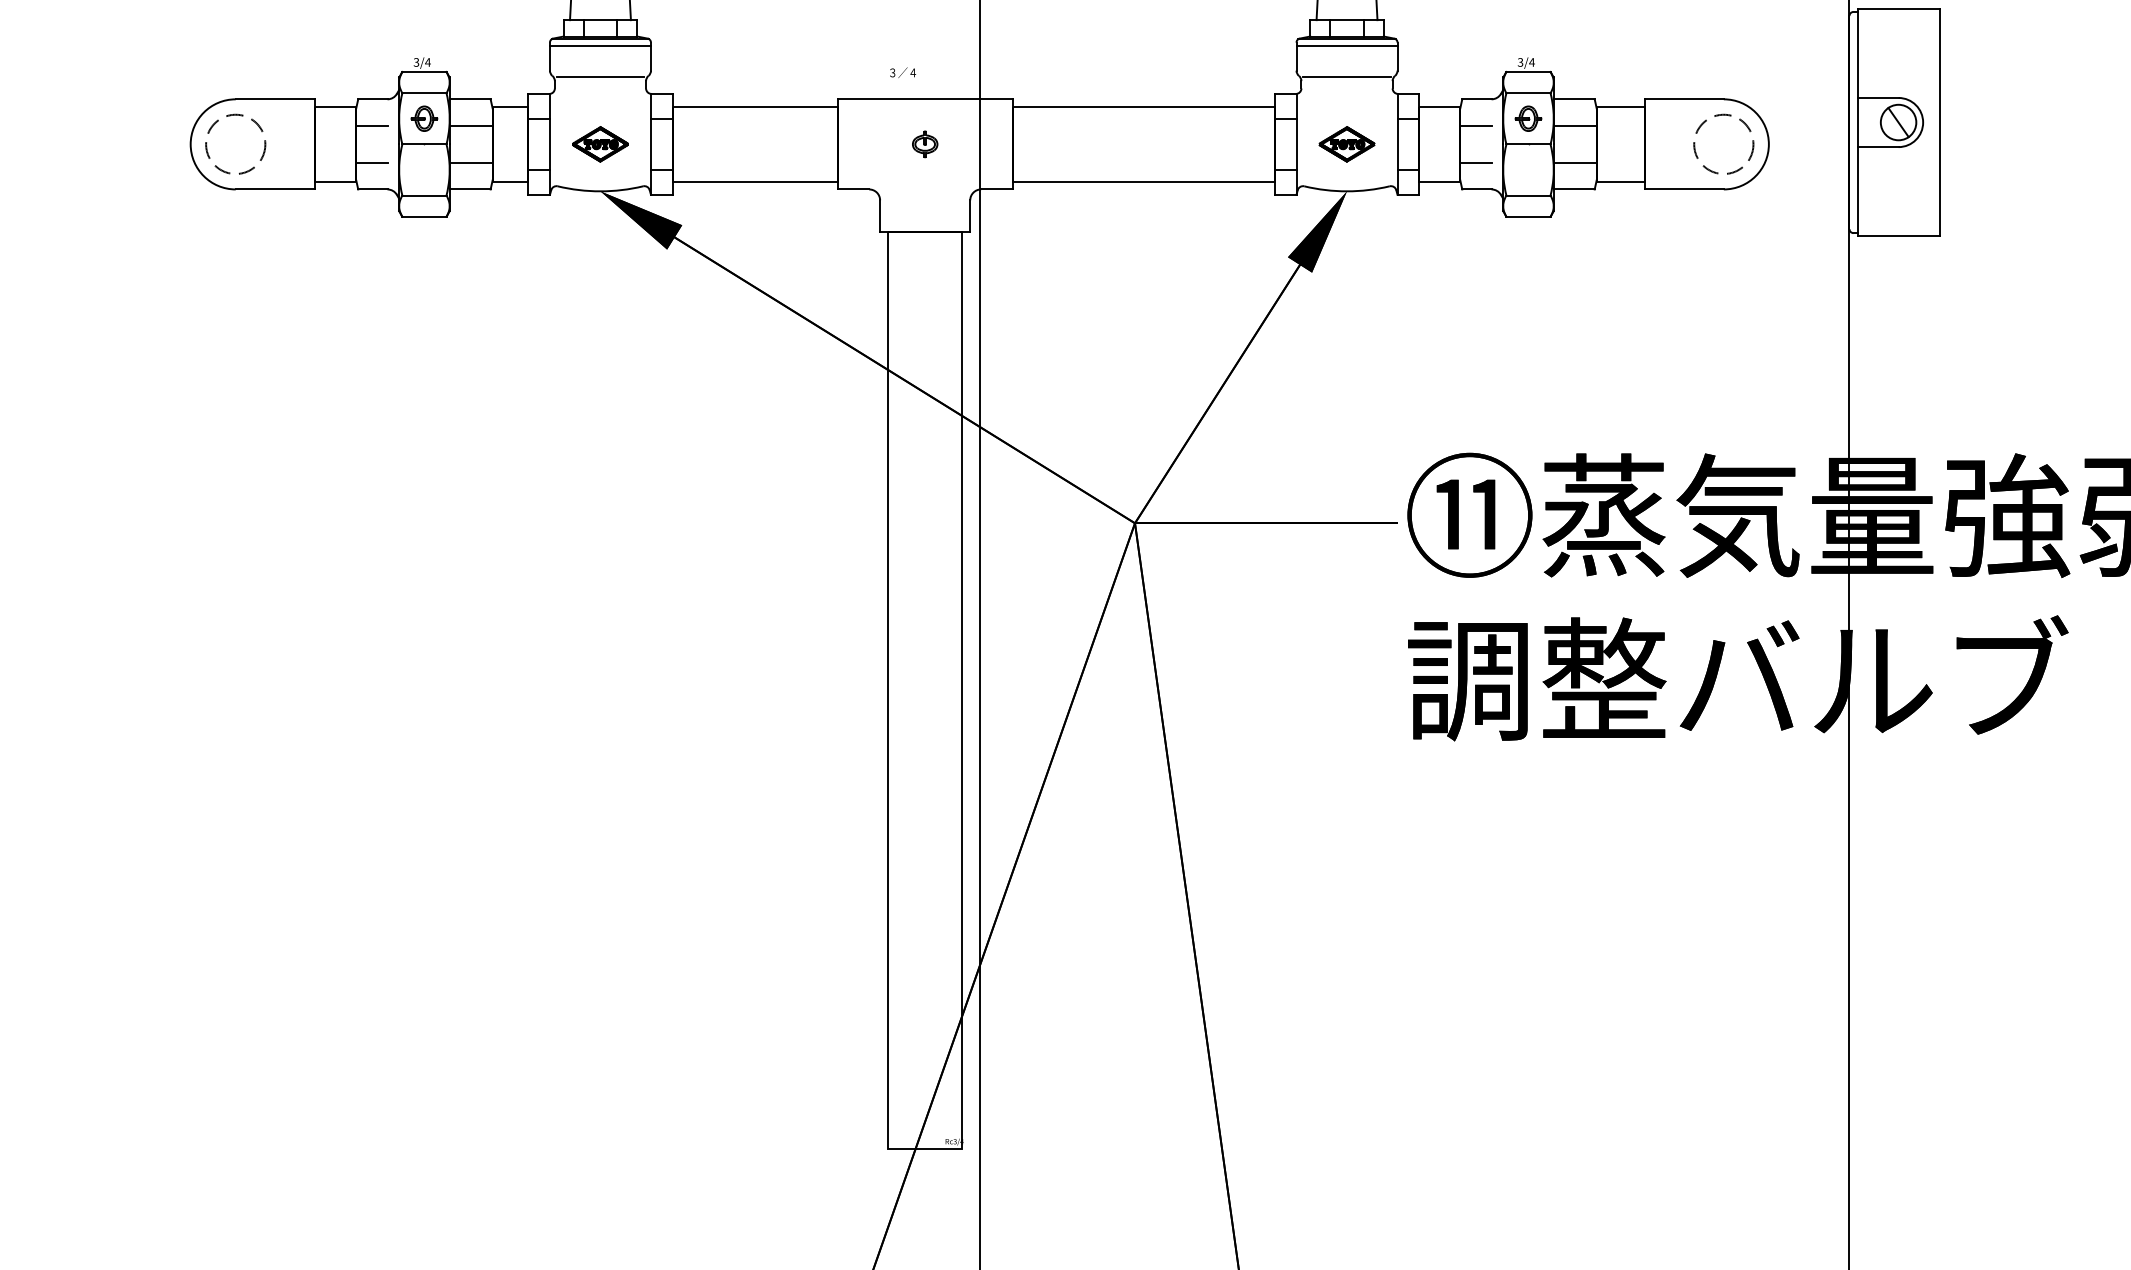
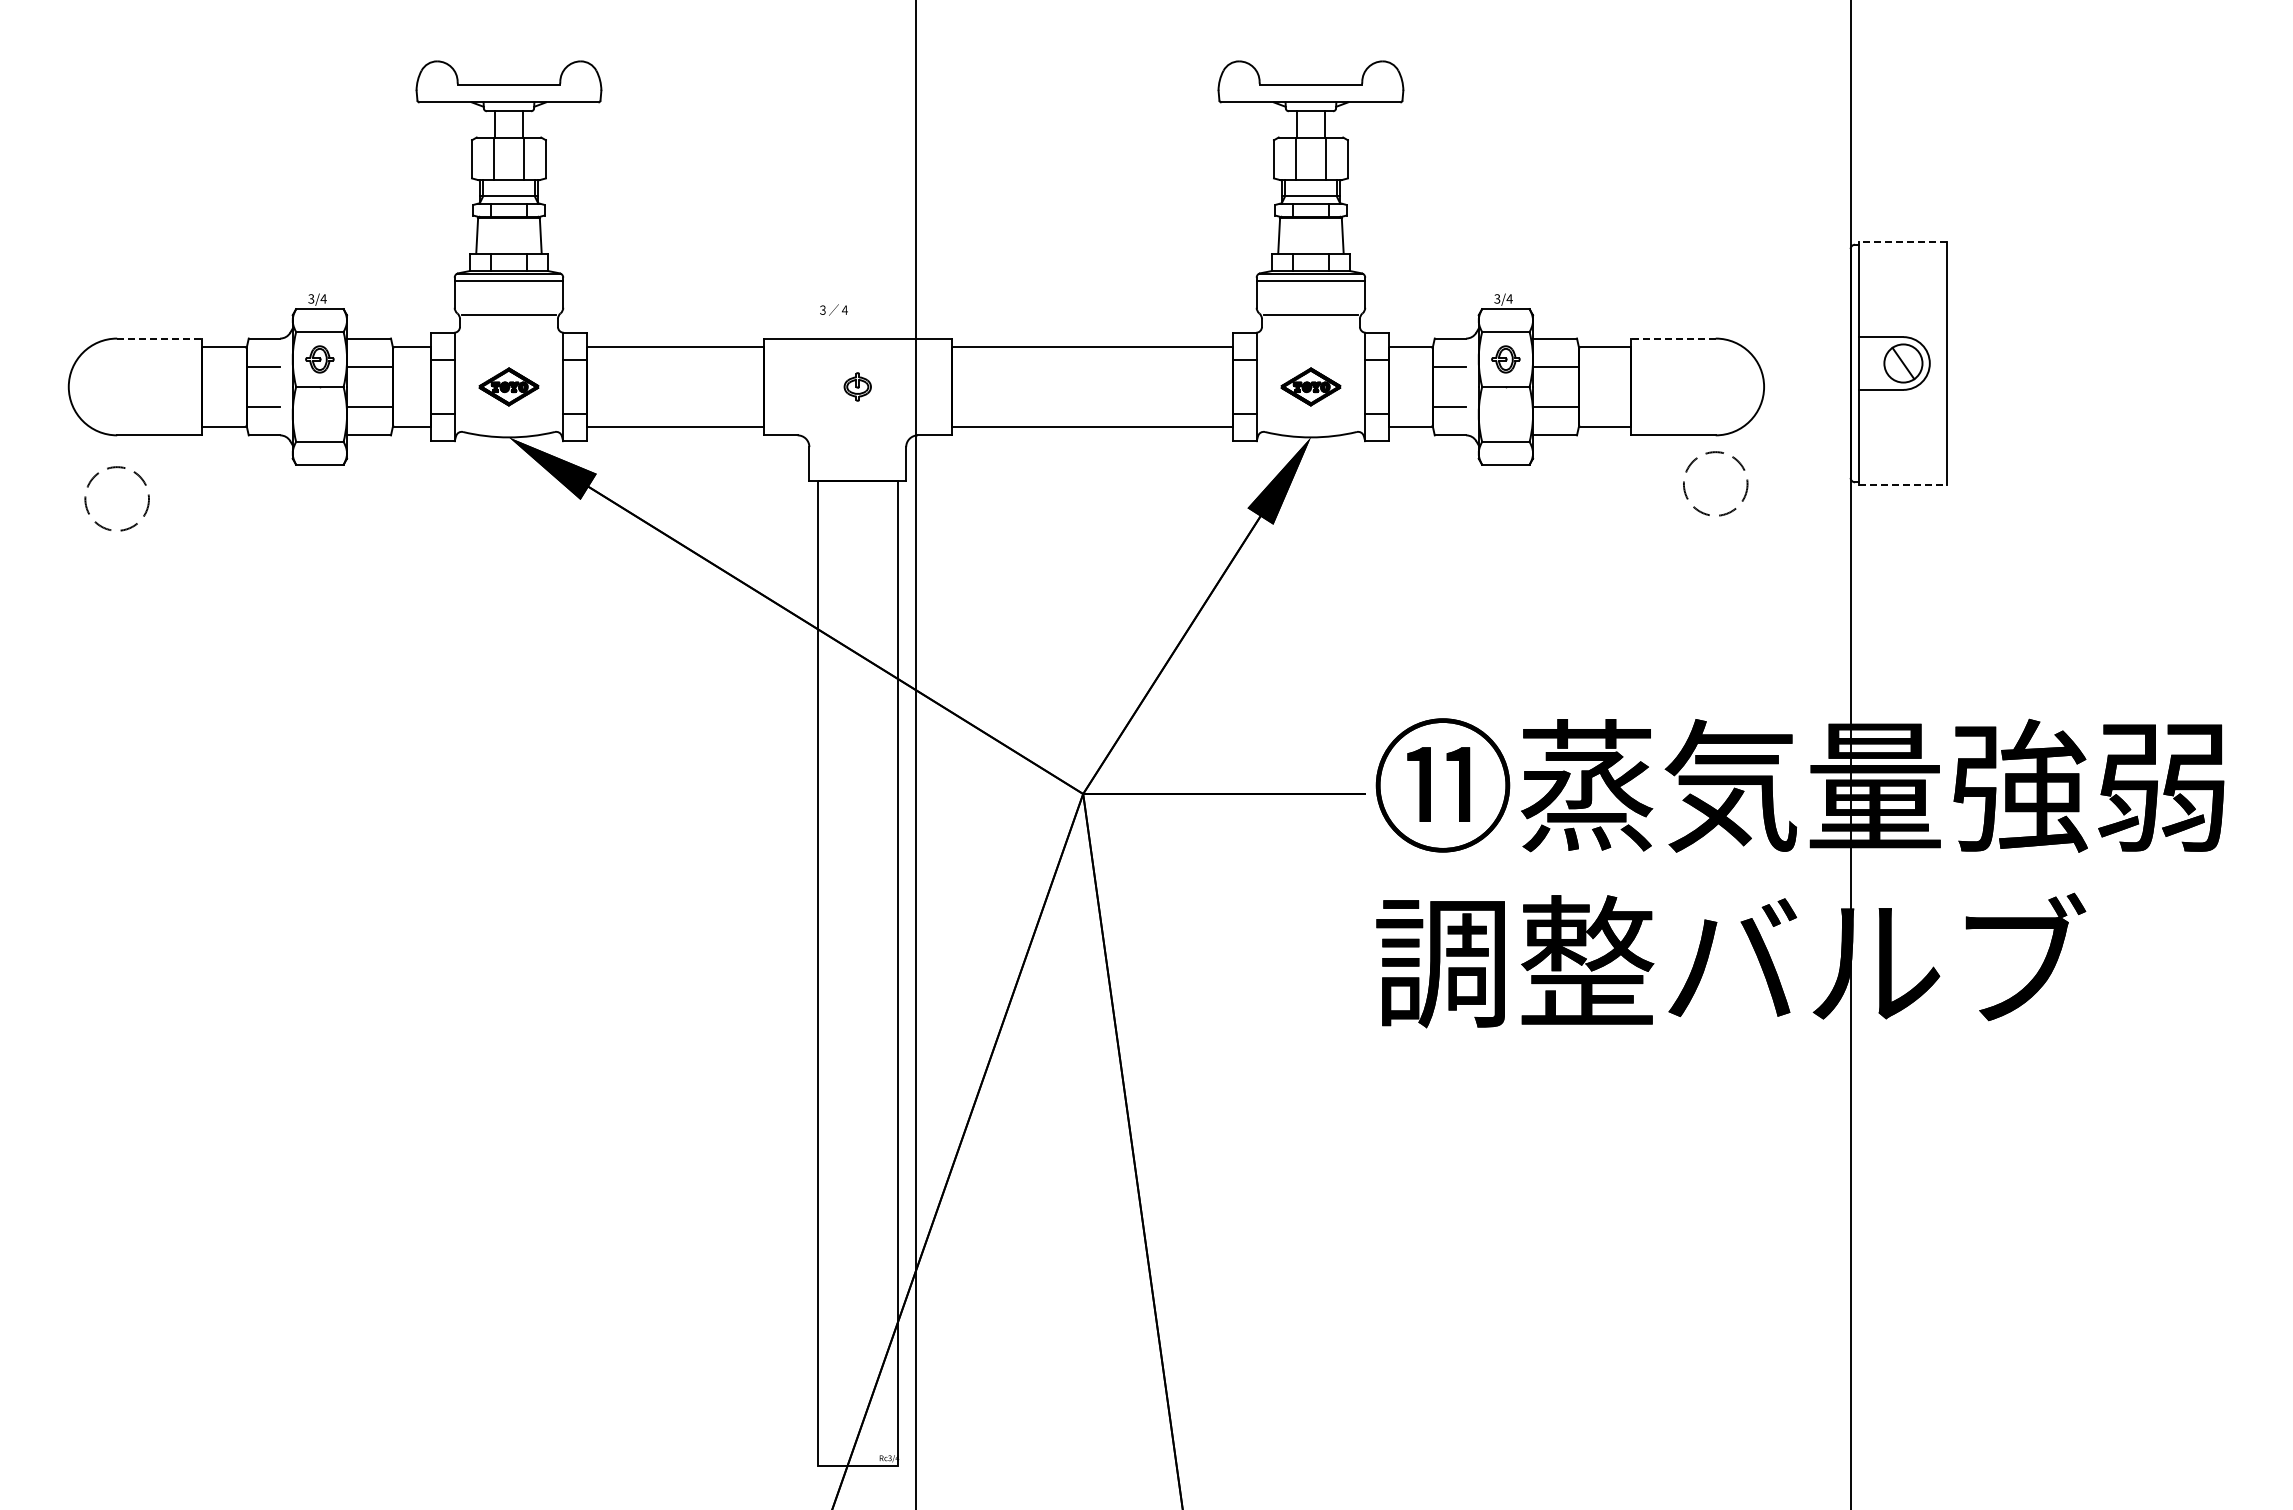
line: (1898, 8) -> (1903, 241), solid -> dashed
line: (275, 99) -> (159, 338), solid -> dashed
line: (1684, 99) -> (1673, 338), solid -> dashed
circle: (235, 143) -> (116, 498), moved
circle: (1723, 143) -> (1715, 483), moved
line: (1898, 236) -> (1903, 485), solid -> dashed

